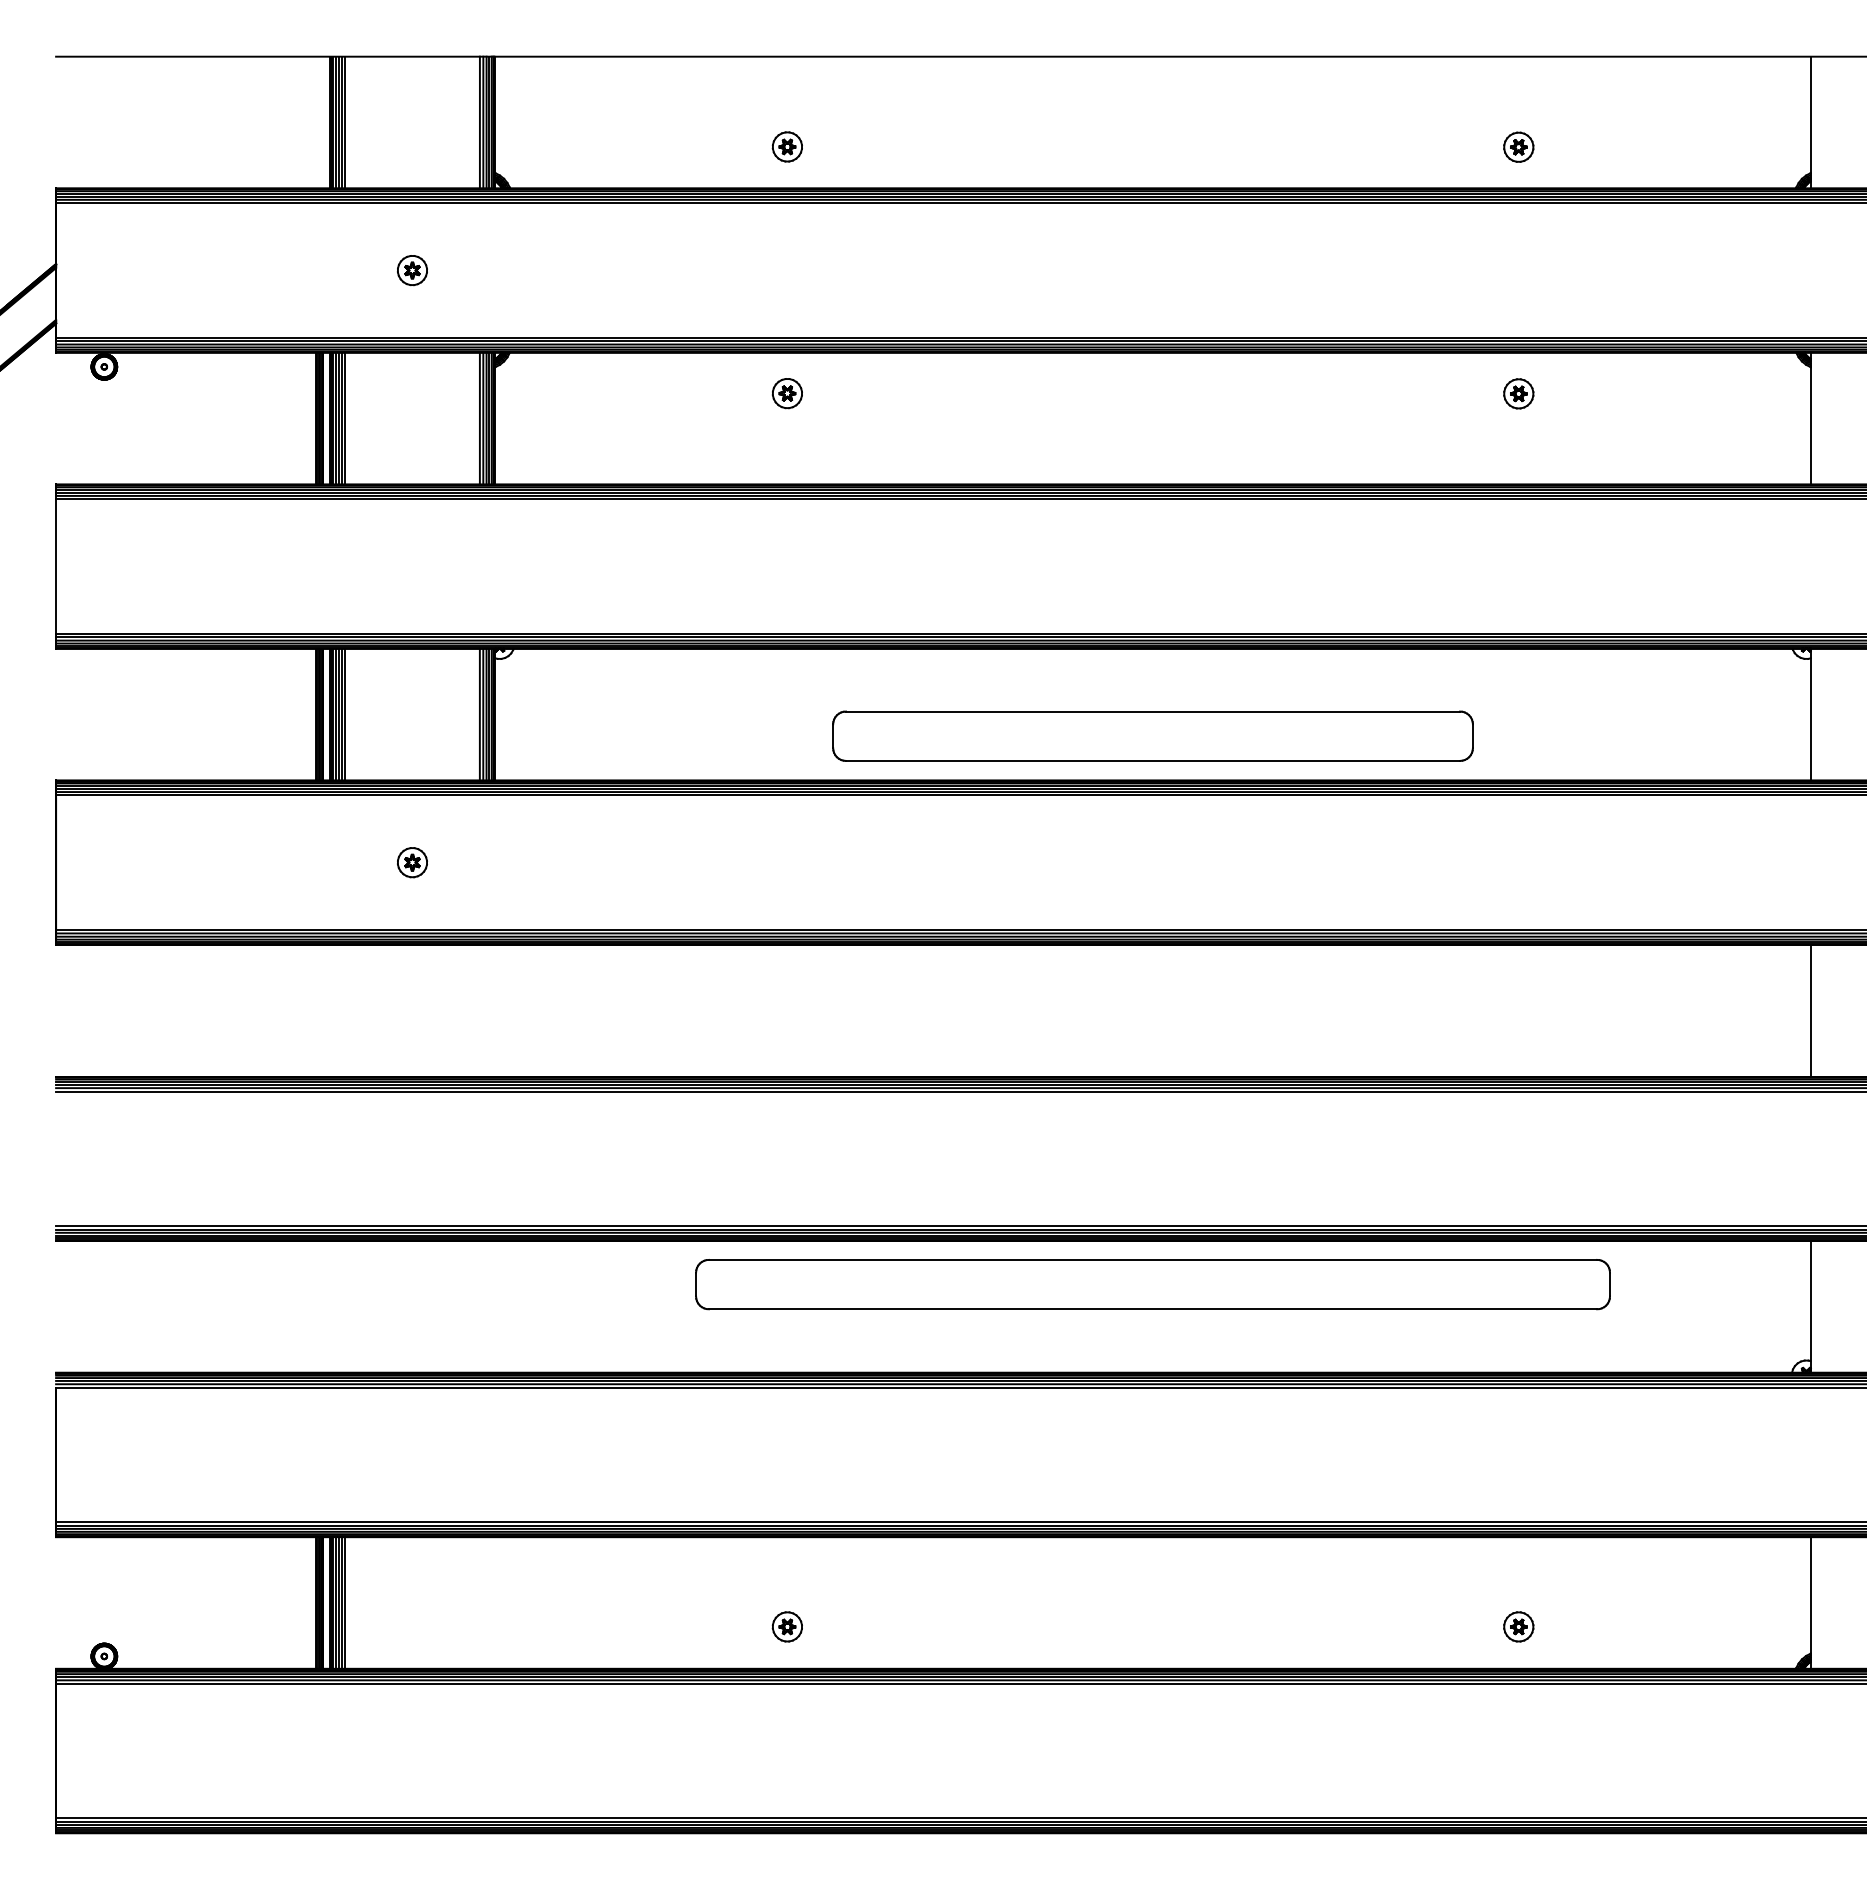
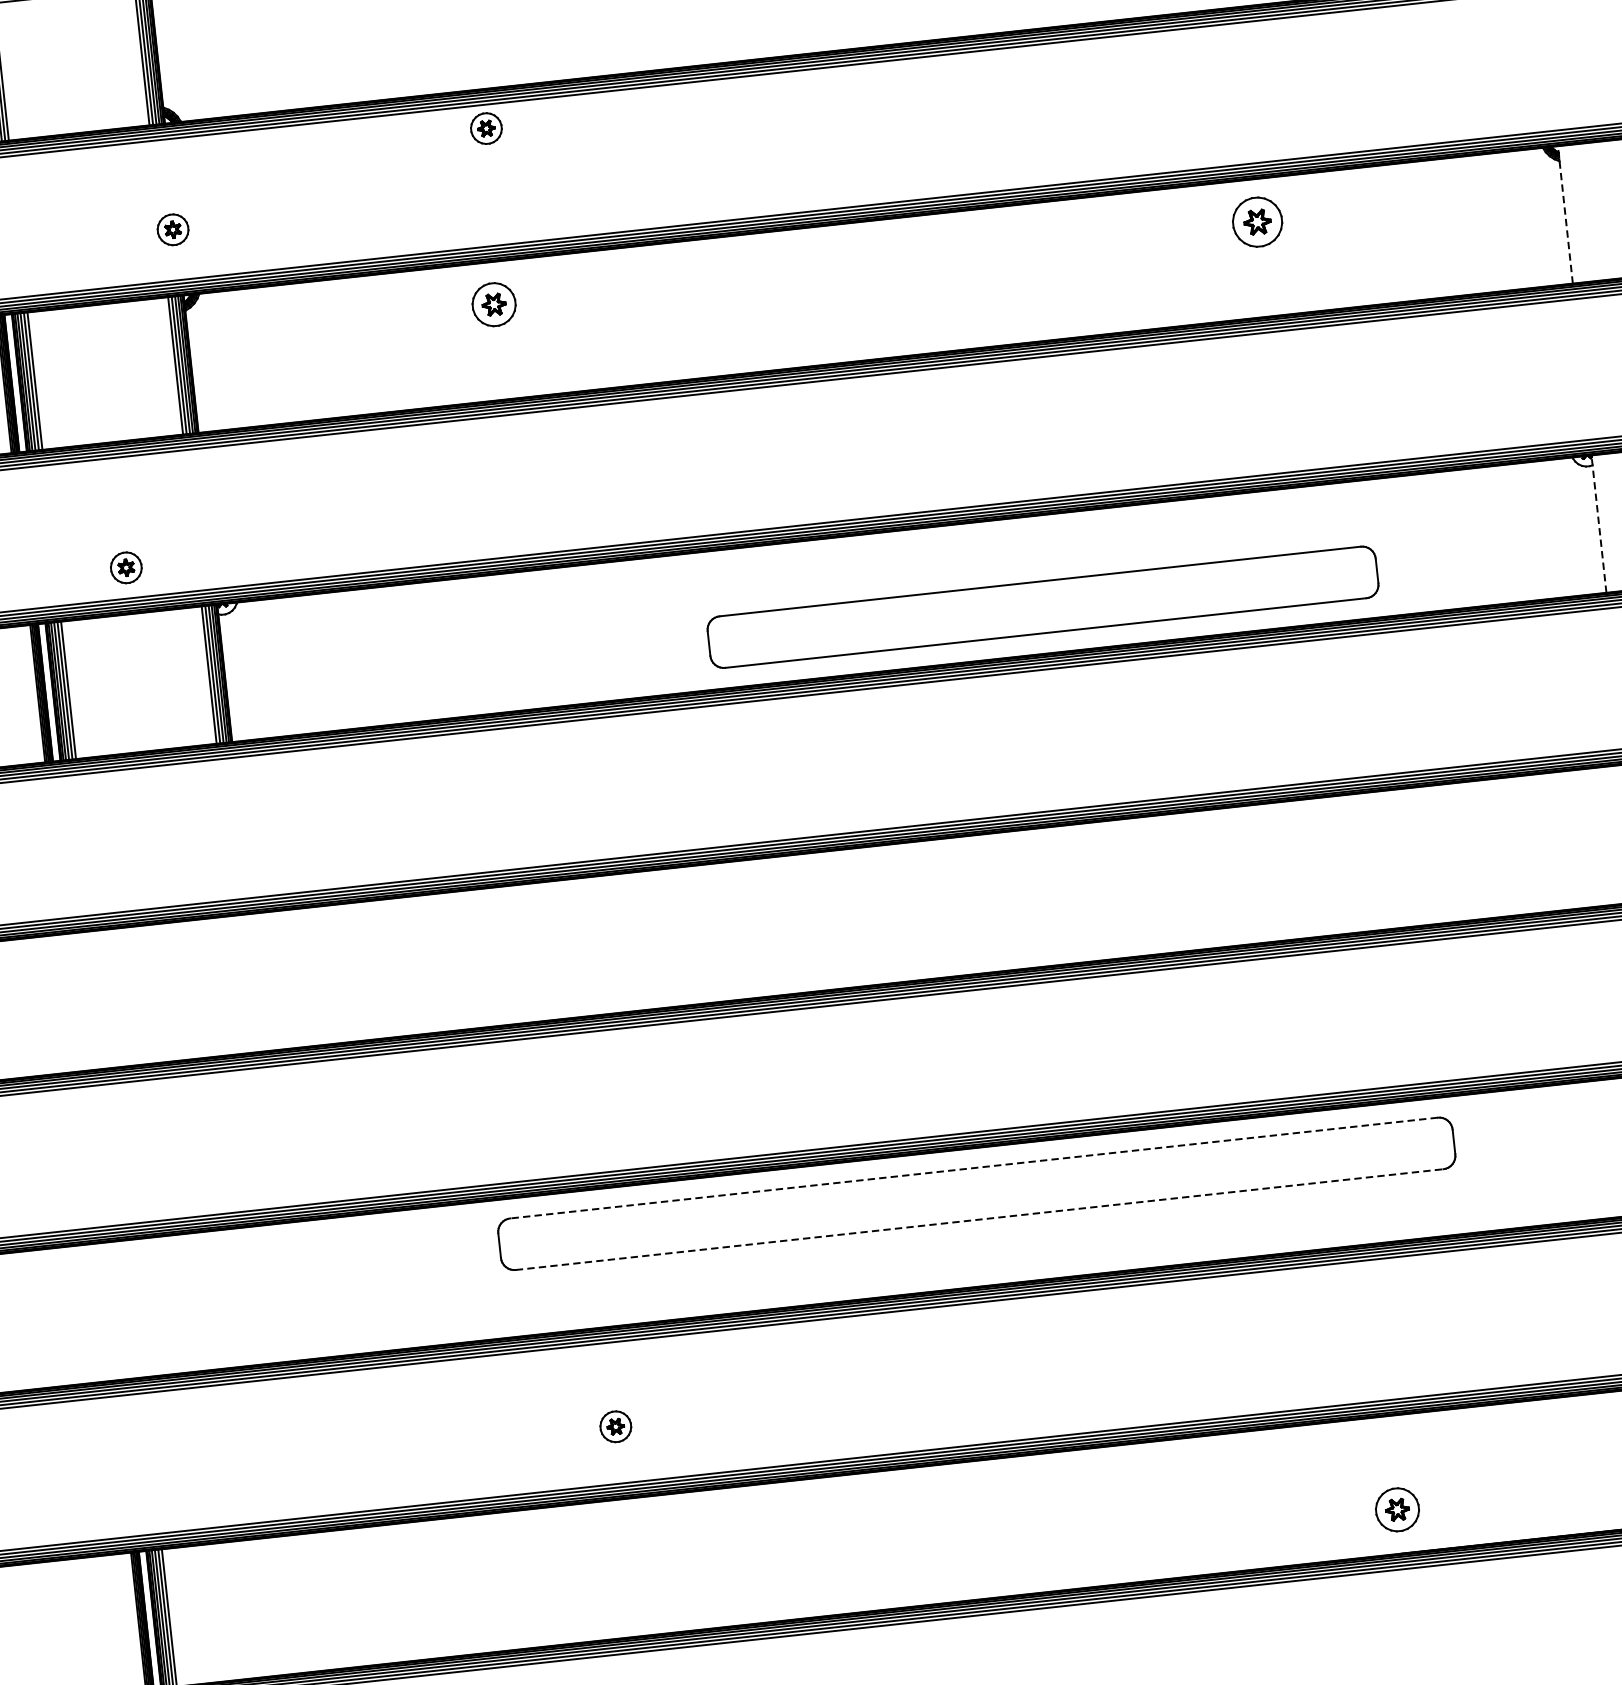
part: (786, 146) -> (485, 128), moved
part: (412, 270) -> (173, 229), moved
part: (786, 393) -> (492, 304), size x1.4
part: (1518, 393) -> (1257, 221), size x1.6
line: (1810, 418) -> (1565, 214), solid -> dashed
line: (1810, 714) -> (1598, 523), solid -> dashed
part: (1152, 735) -> (1042, 606), moved
part: (412, 862) -> (126, 567), moved
line: (1152, 1259) -> (973, 1167), solid -> dashed
line: (1153, 1309) -> (980, 1219), solid -> dashed
part: (786, 1626) -> (614, 1426), moved
part: (1518, 1626) -> (1397, 1509), size x1.4

